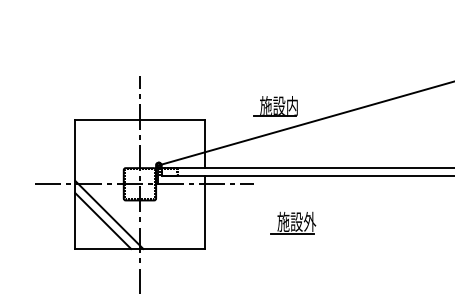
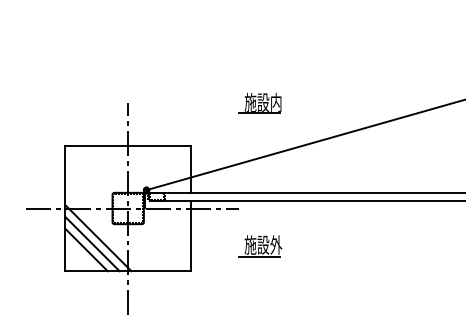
part: (275, 105) -> (259, 102), moved
part: (293, 223) -> (260, 246), moved
line: (96, 226) -> (86, 249), added

